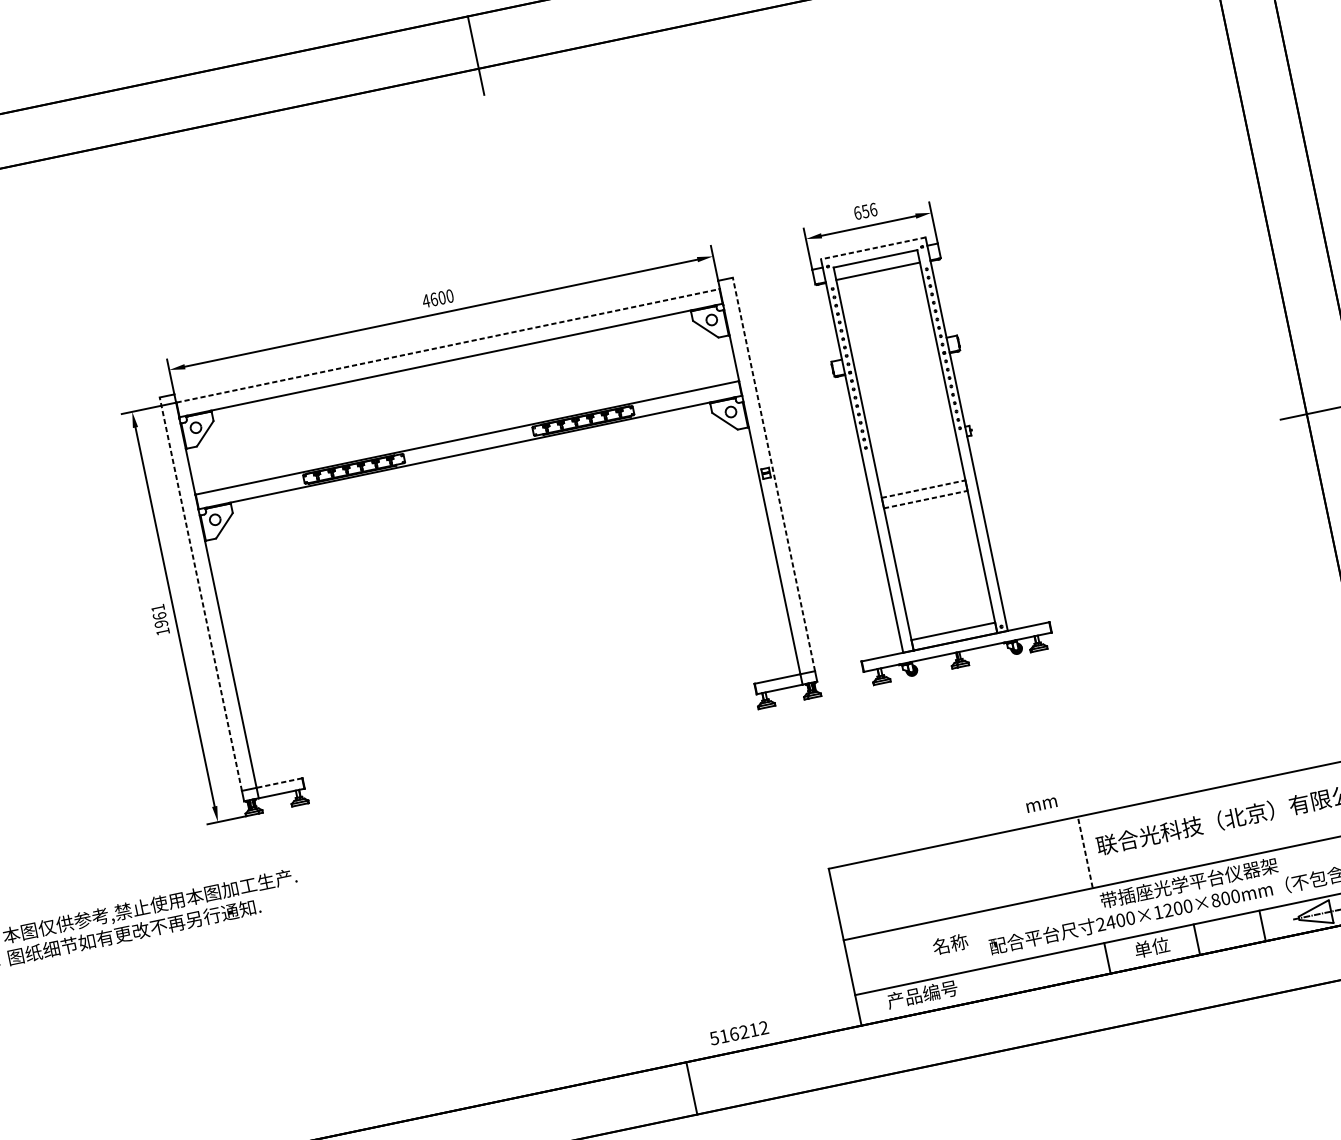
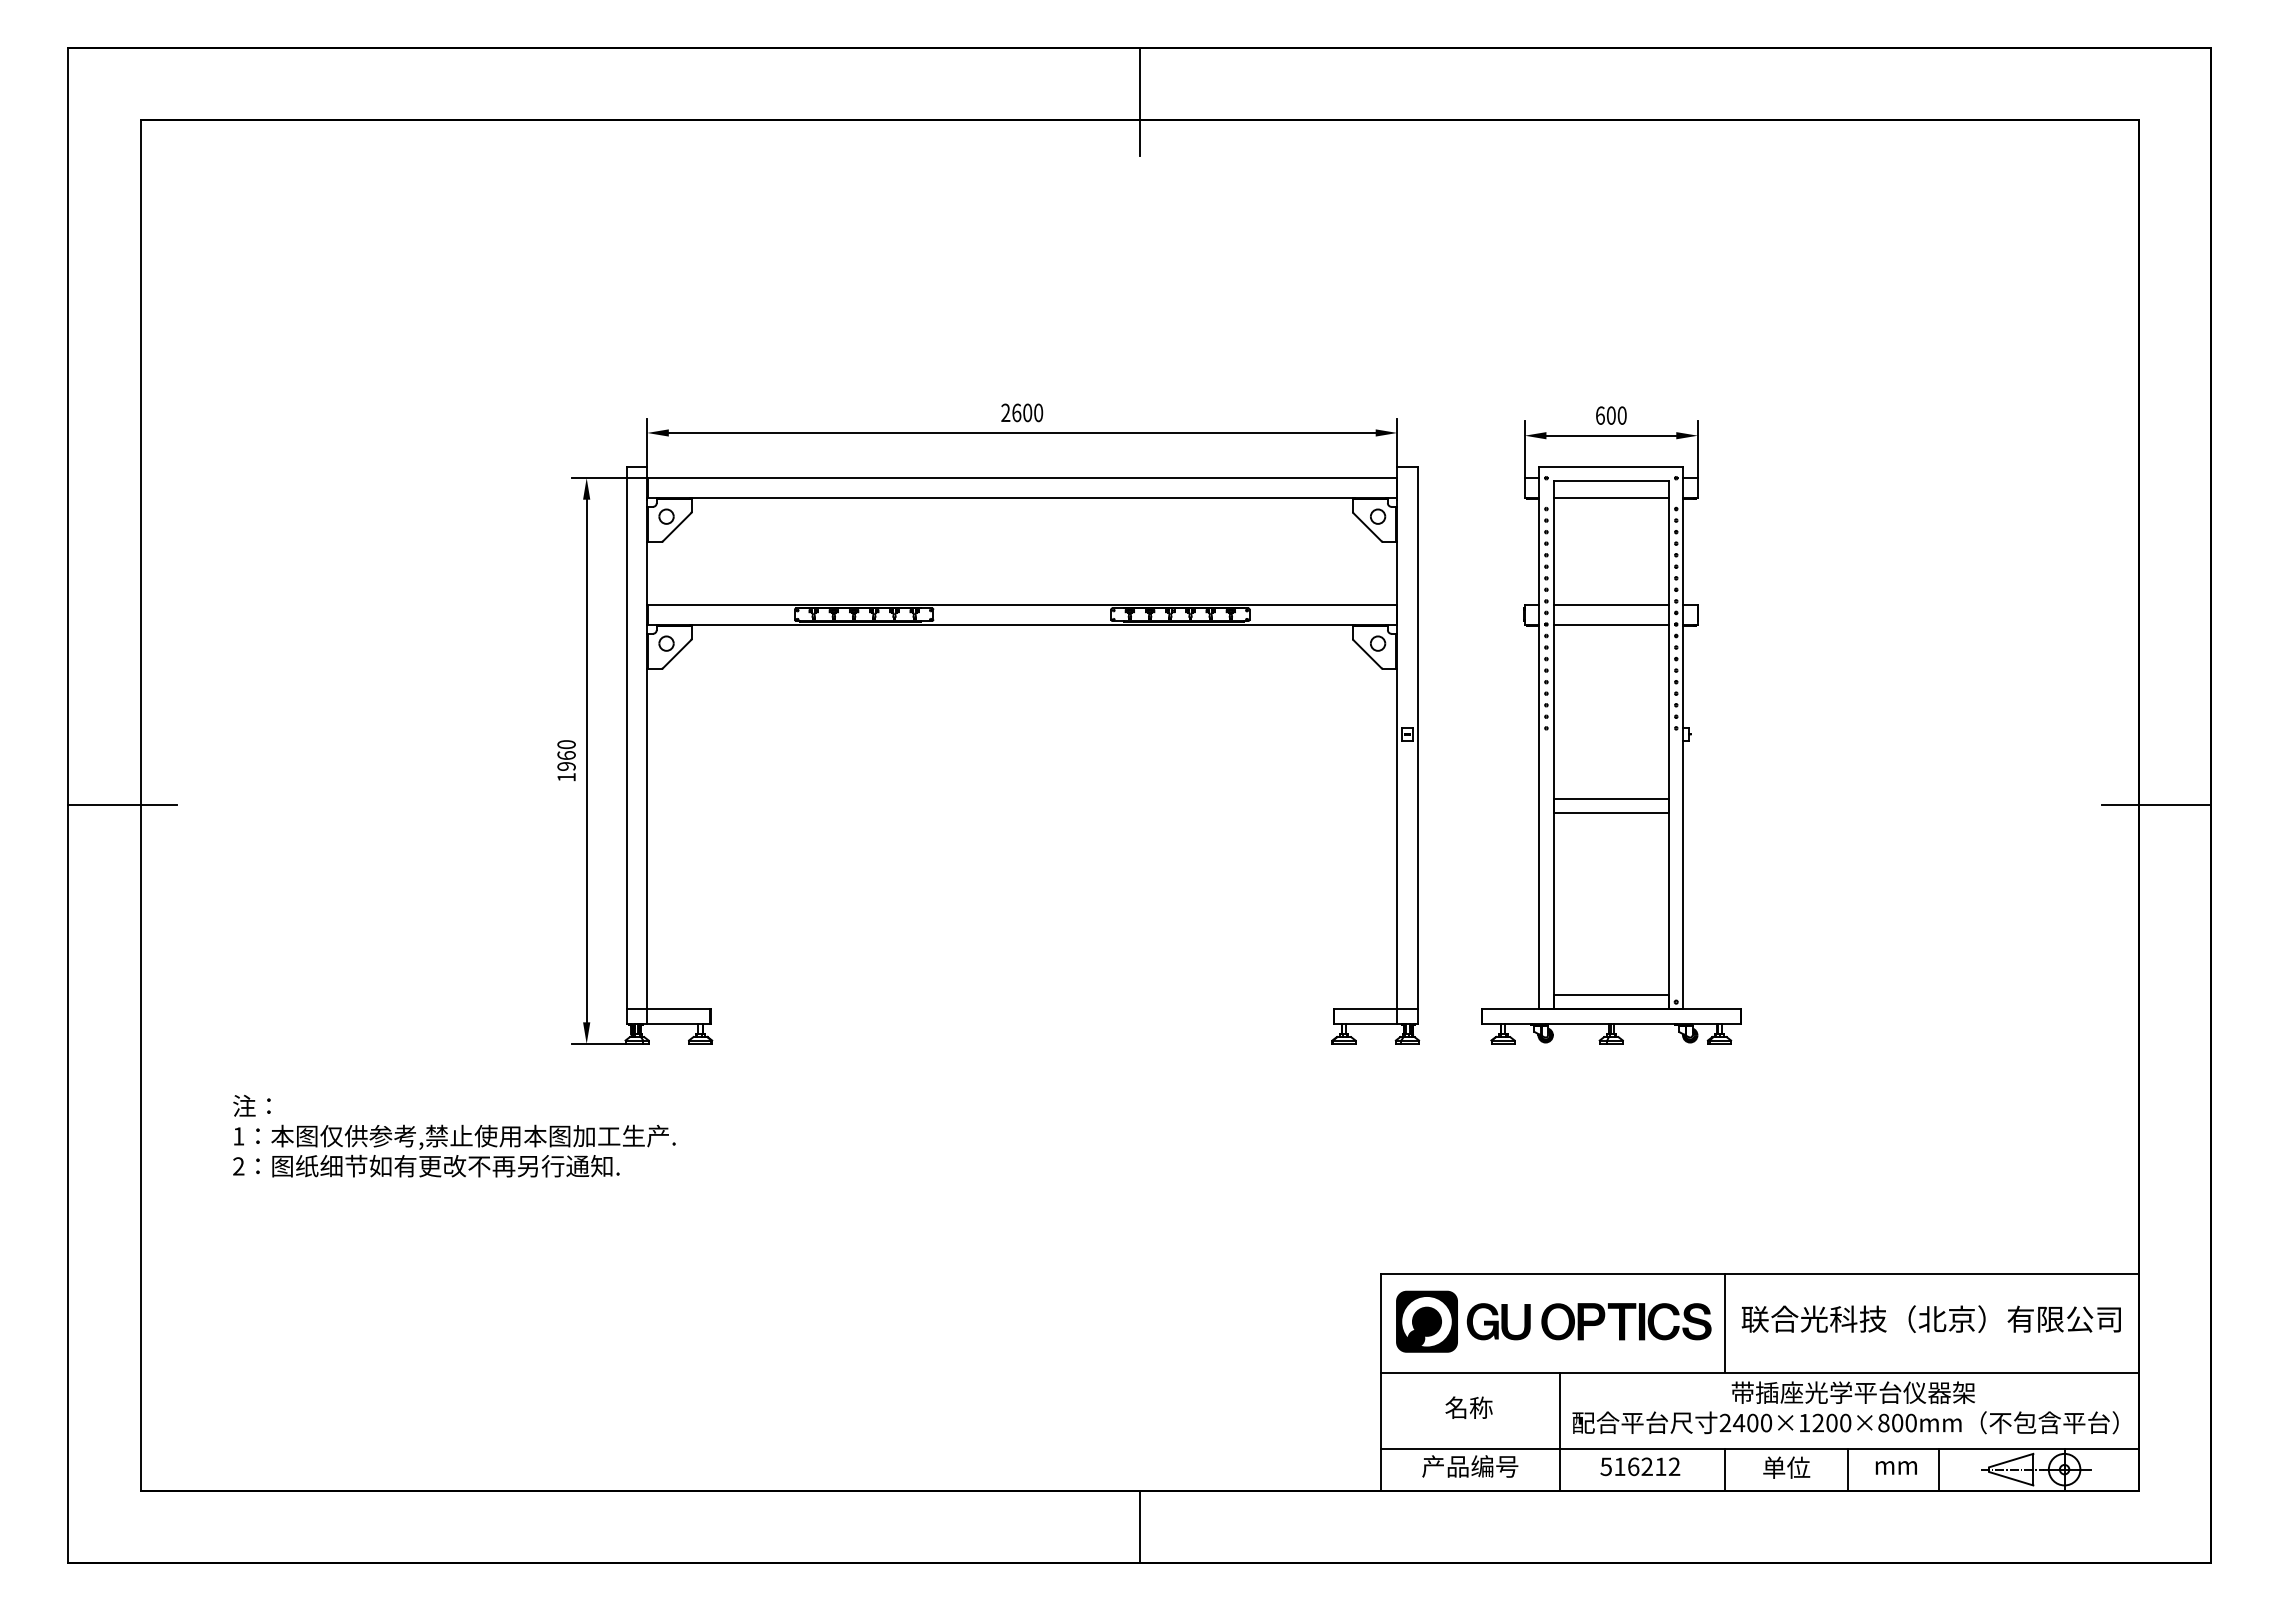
text: (869, 210) -> (1616, 415), 656 -> 600
line: (872, 248) -> (1610, 466), dashed -> solid
text: (425, 300) -> (1005, 412), 4600 -> 2600
line: (448, 346) -> (1022, 478), dashed -> solid
line: (894, 349) -> (1611, 605), added
line: (897, 363) -> (1611, 625), added
line: (773, 474) -> (1417, 737), dashed -> solid
line: (923, 488) -> (1611, 798), dashed -> solid
line: (925, 499) -> (1611, 813), dashed -> solid
line: (201, 593) -> (627, 737), dashed -> solid
text: (157, 608) -> (566, 744), 1961 -> 1960
line: (279, 783) -> (678, 1009), dashed -> solid
text: (1041, 804) -> (1895, 1467), moved
line: (1085, 852) -> (1724, 1323), dashed -> solid
part: (960, 876) -> (1553, 1321), added
text: (949, 944) -> (1468, 1407), moved
line: (981, 955) -> (1559, 1431), added
text: (739, 1032) -> (1640, 1466), moved

